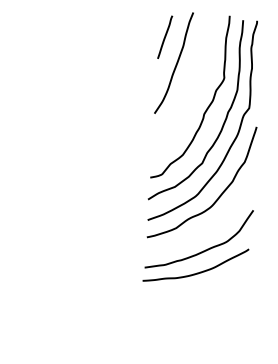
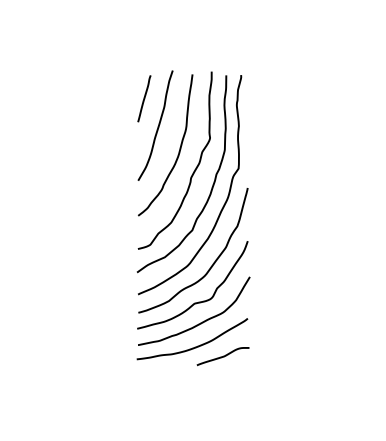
curve: (195, 84) -> (179, 147), added
curve: (203, 230) -> (198, 301), added
curve: (223, 283) -> (222, 356), added

